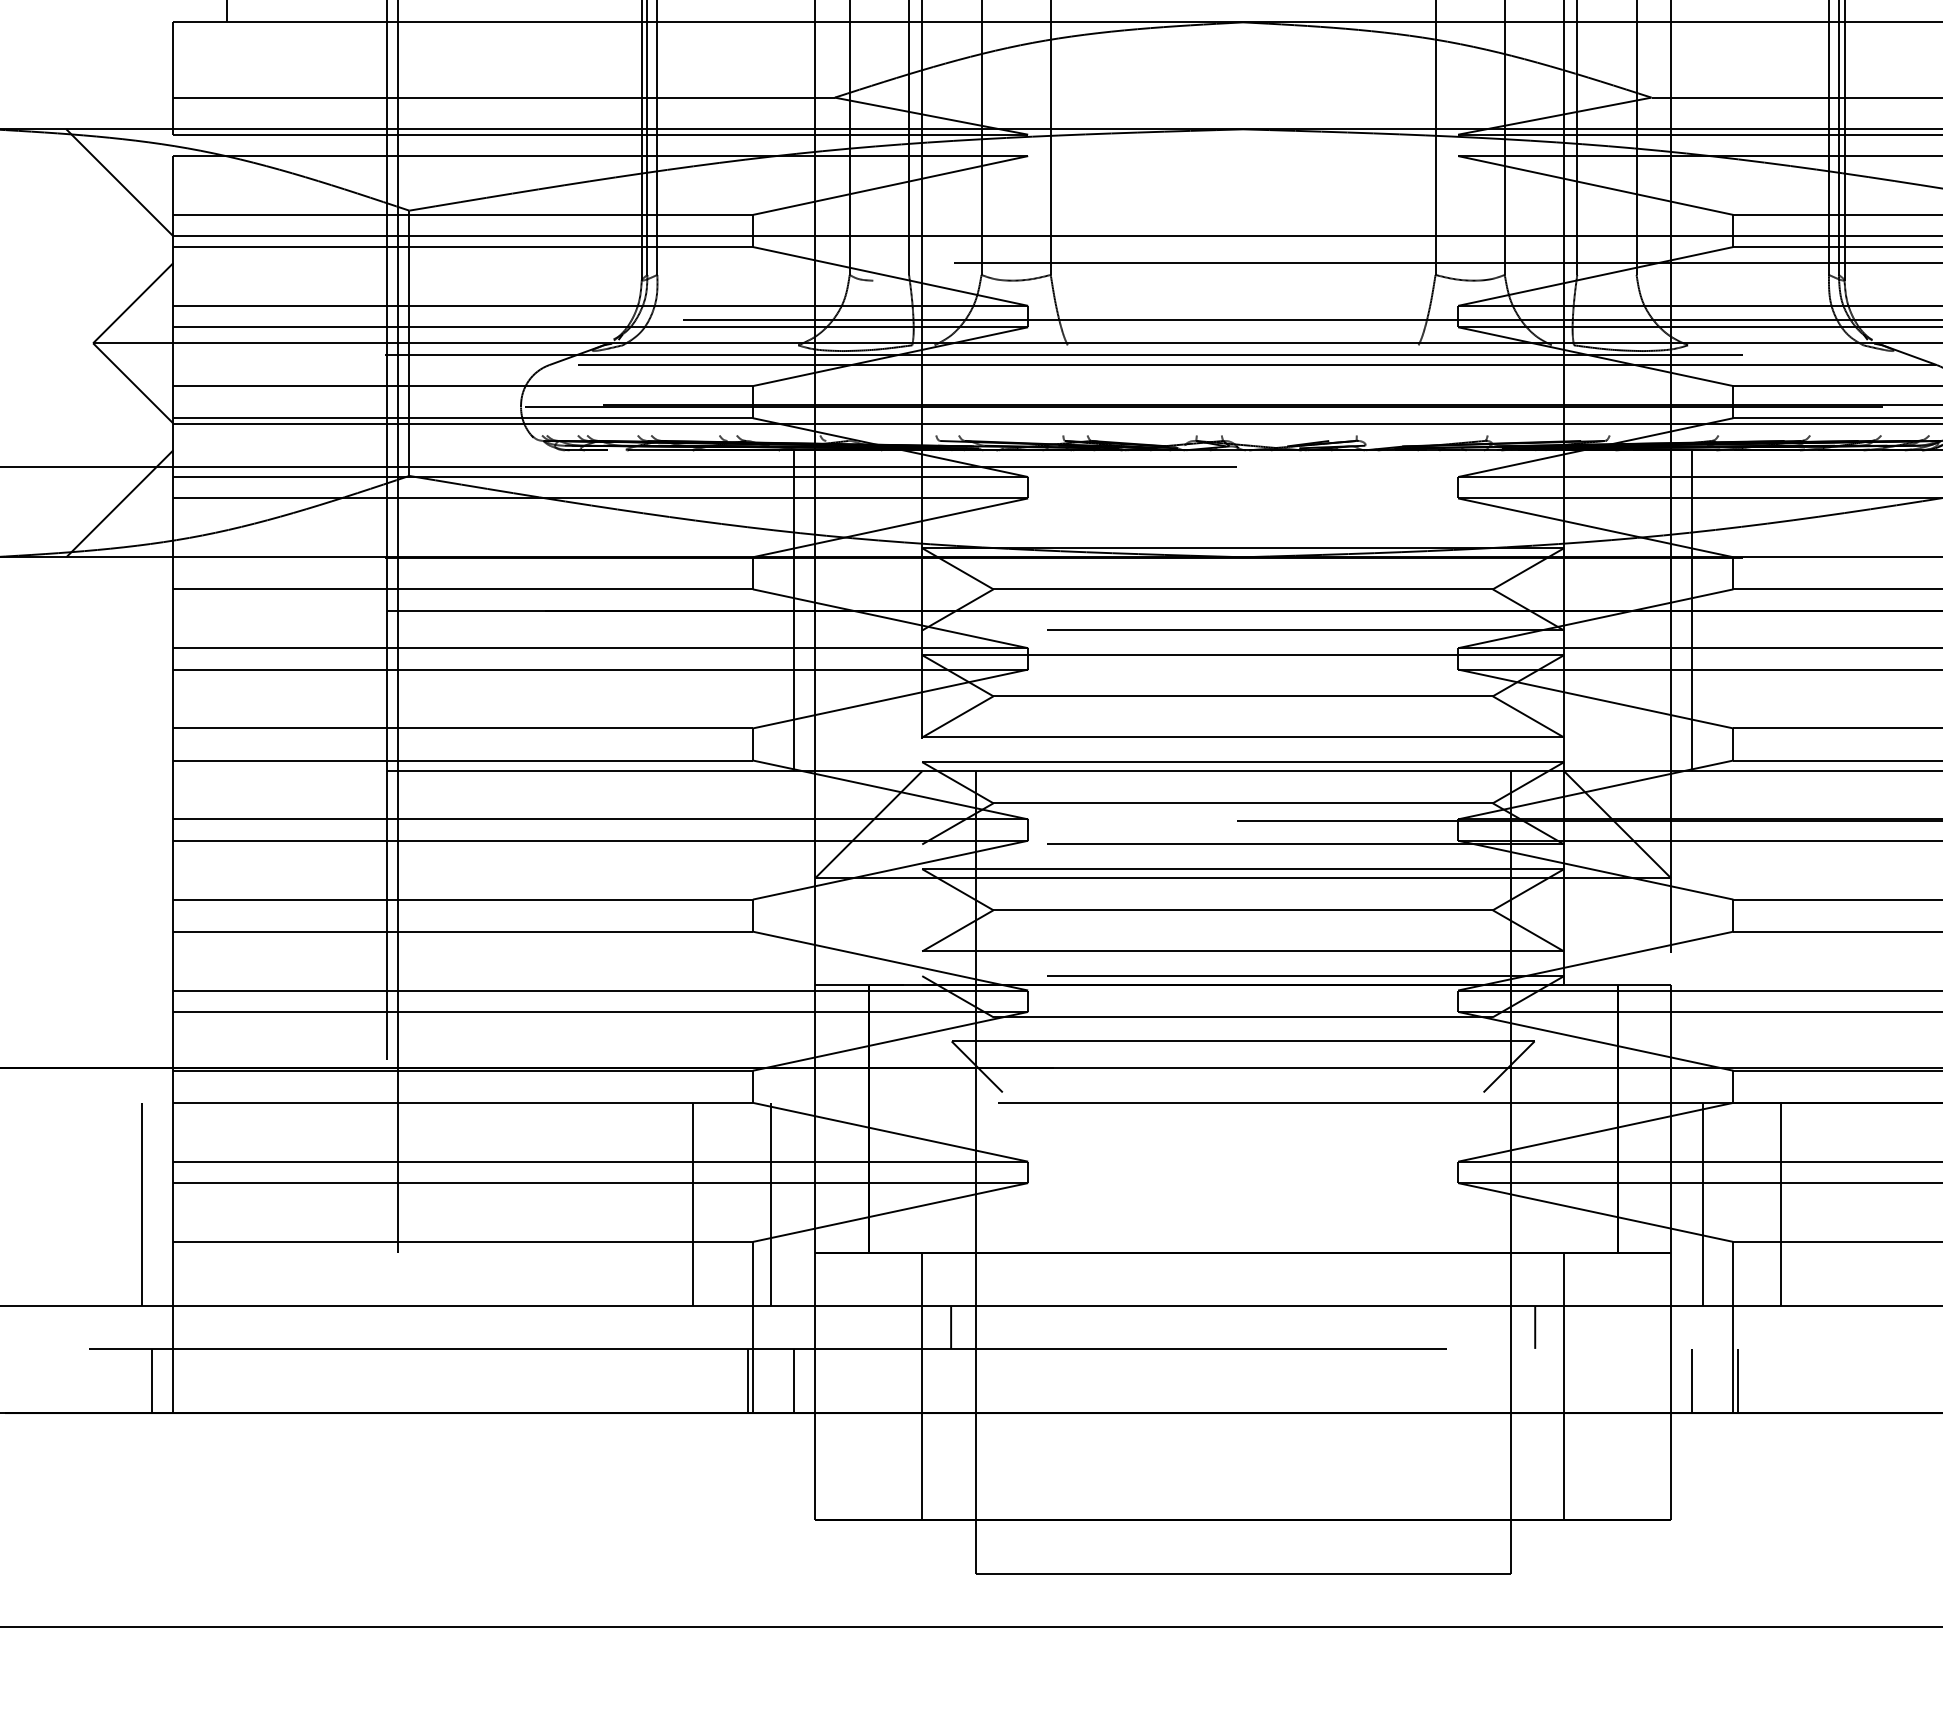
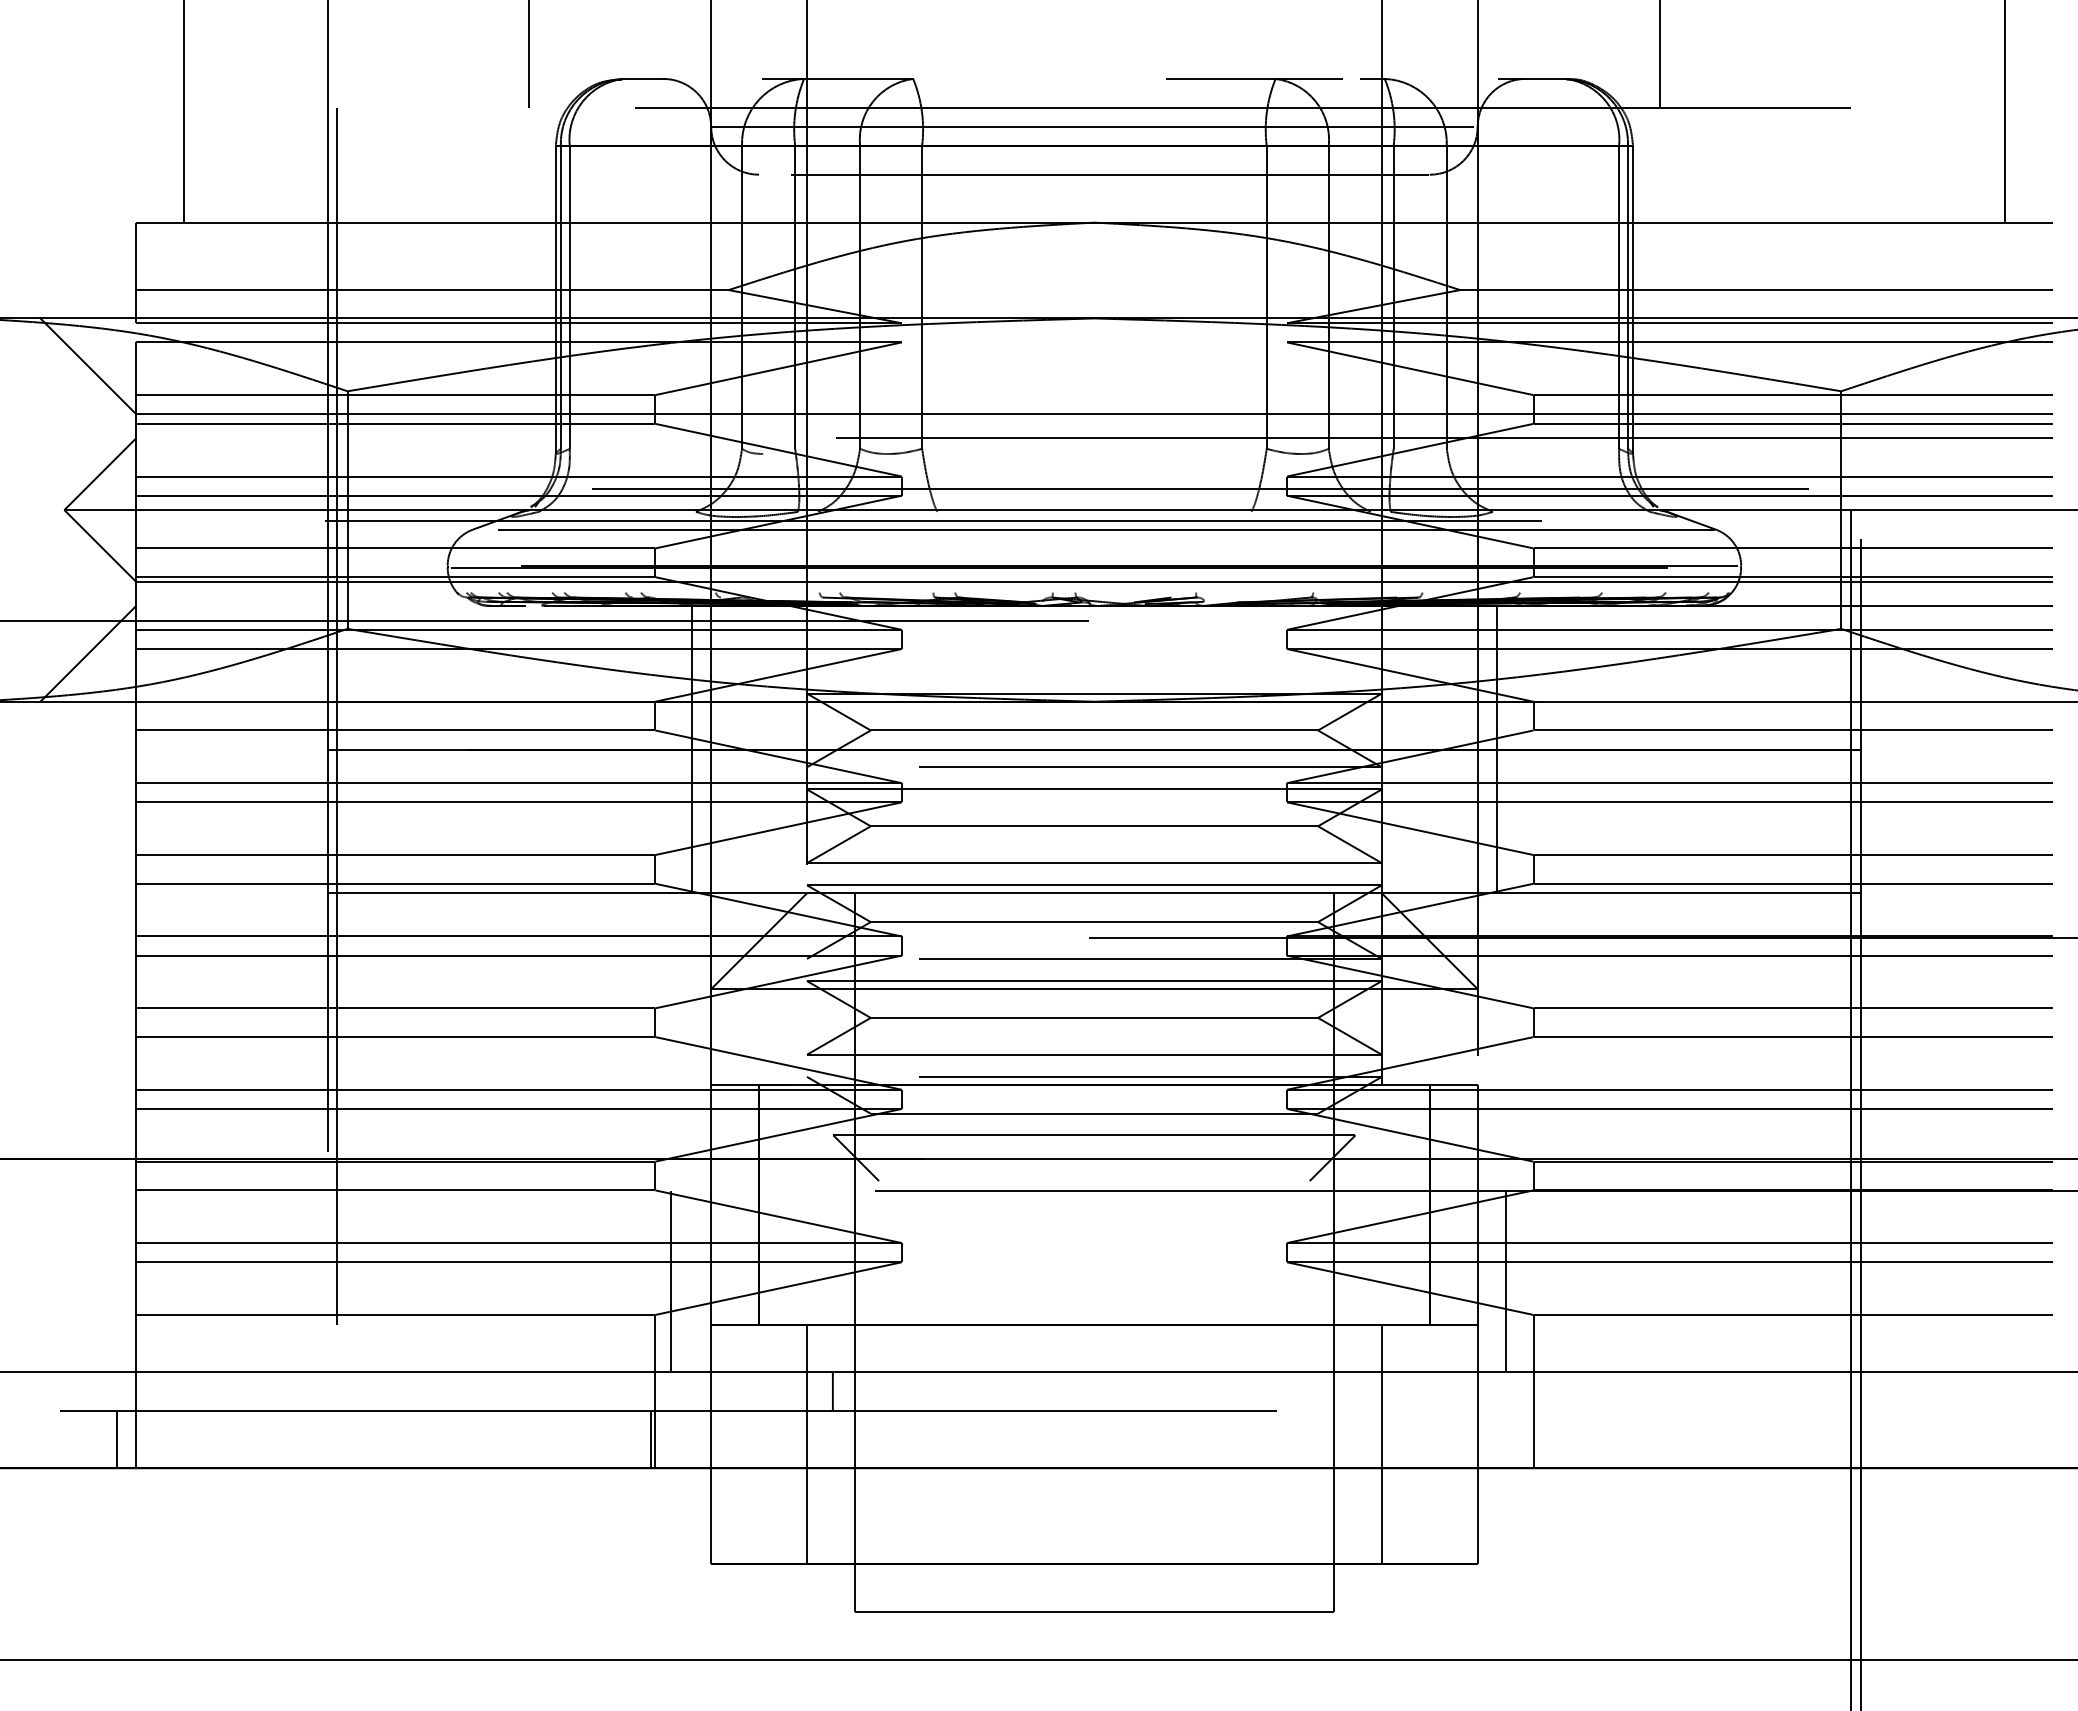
line: (141, 1204) -> (107, 1281), removed
line: (692, 1204) -> (601, 1281), removed
line: (1780, 1204) -> (1575, 1281), removed
line: (1534, 1327) -> (1355, 1391), removed
line: (794, 1380) -> (692, 1439), removed
line: (1692, 1380) -> (1496, 1439), removed
line: (1737, 1380) -> (1537, 1439), removed

